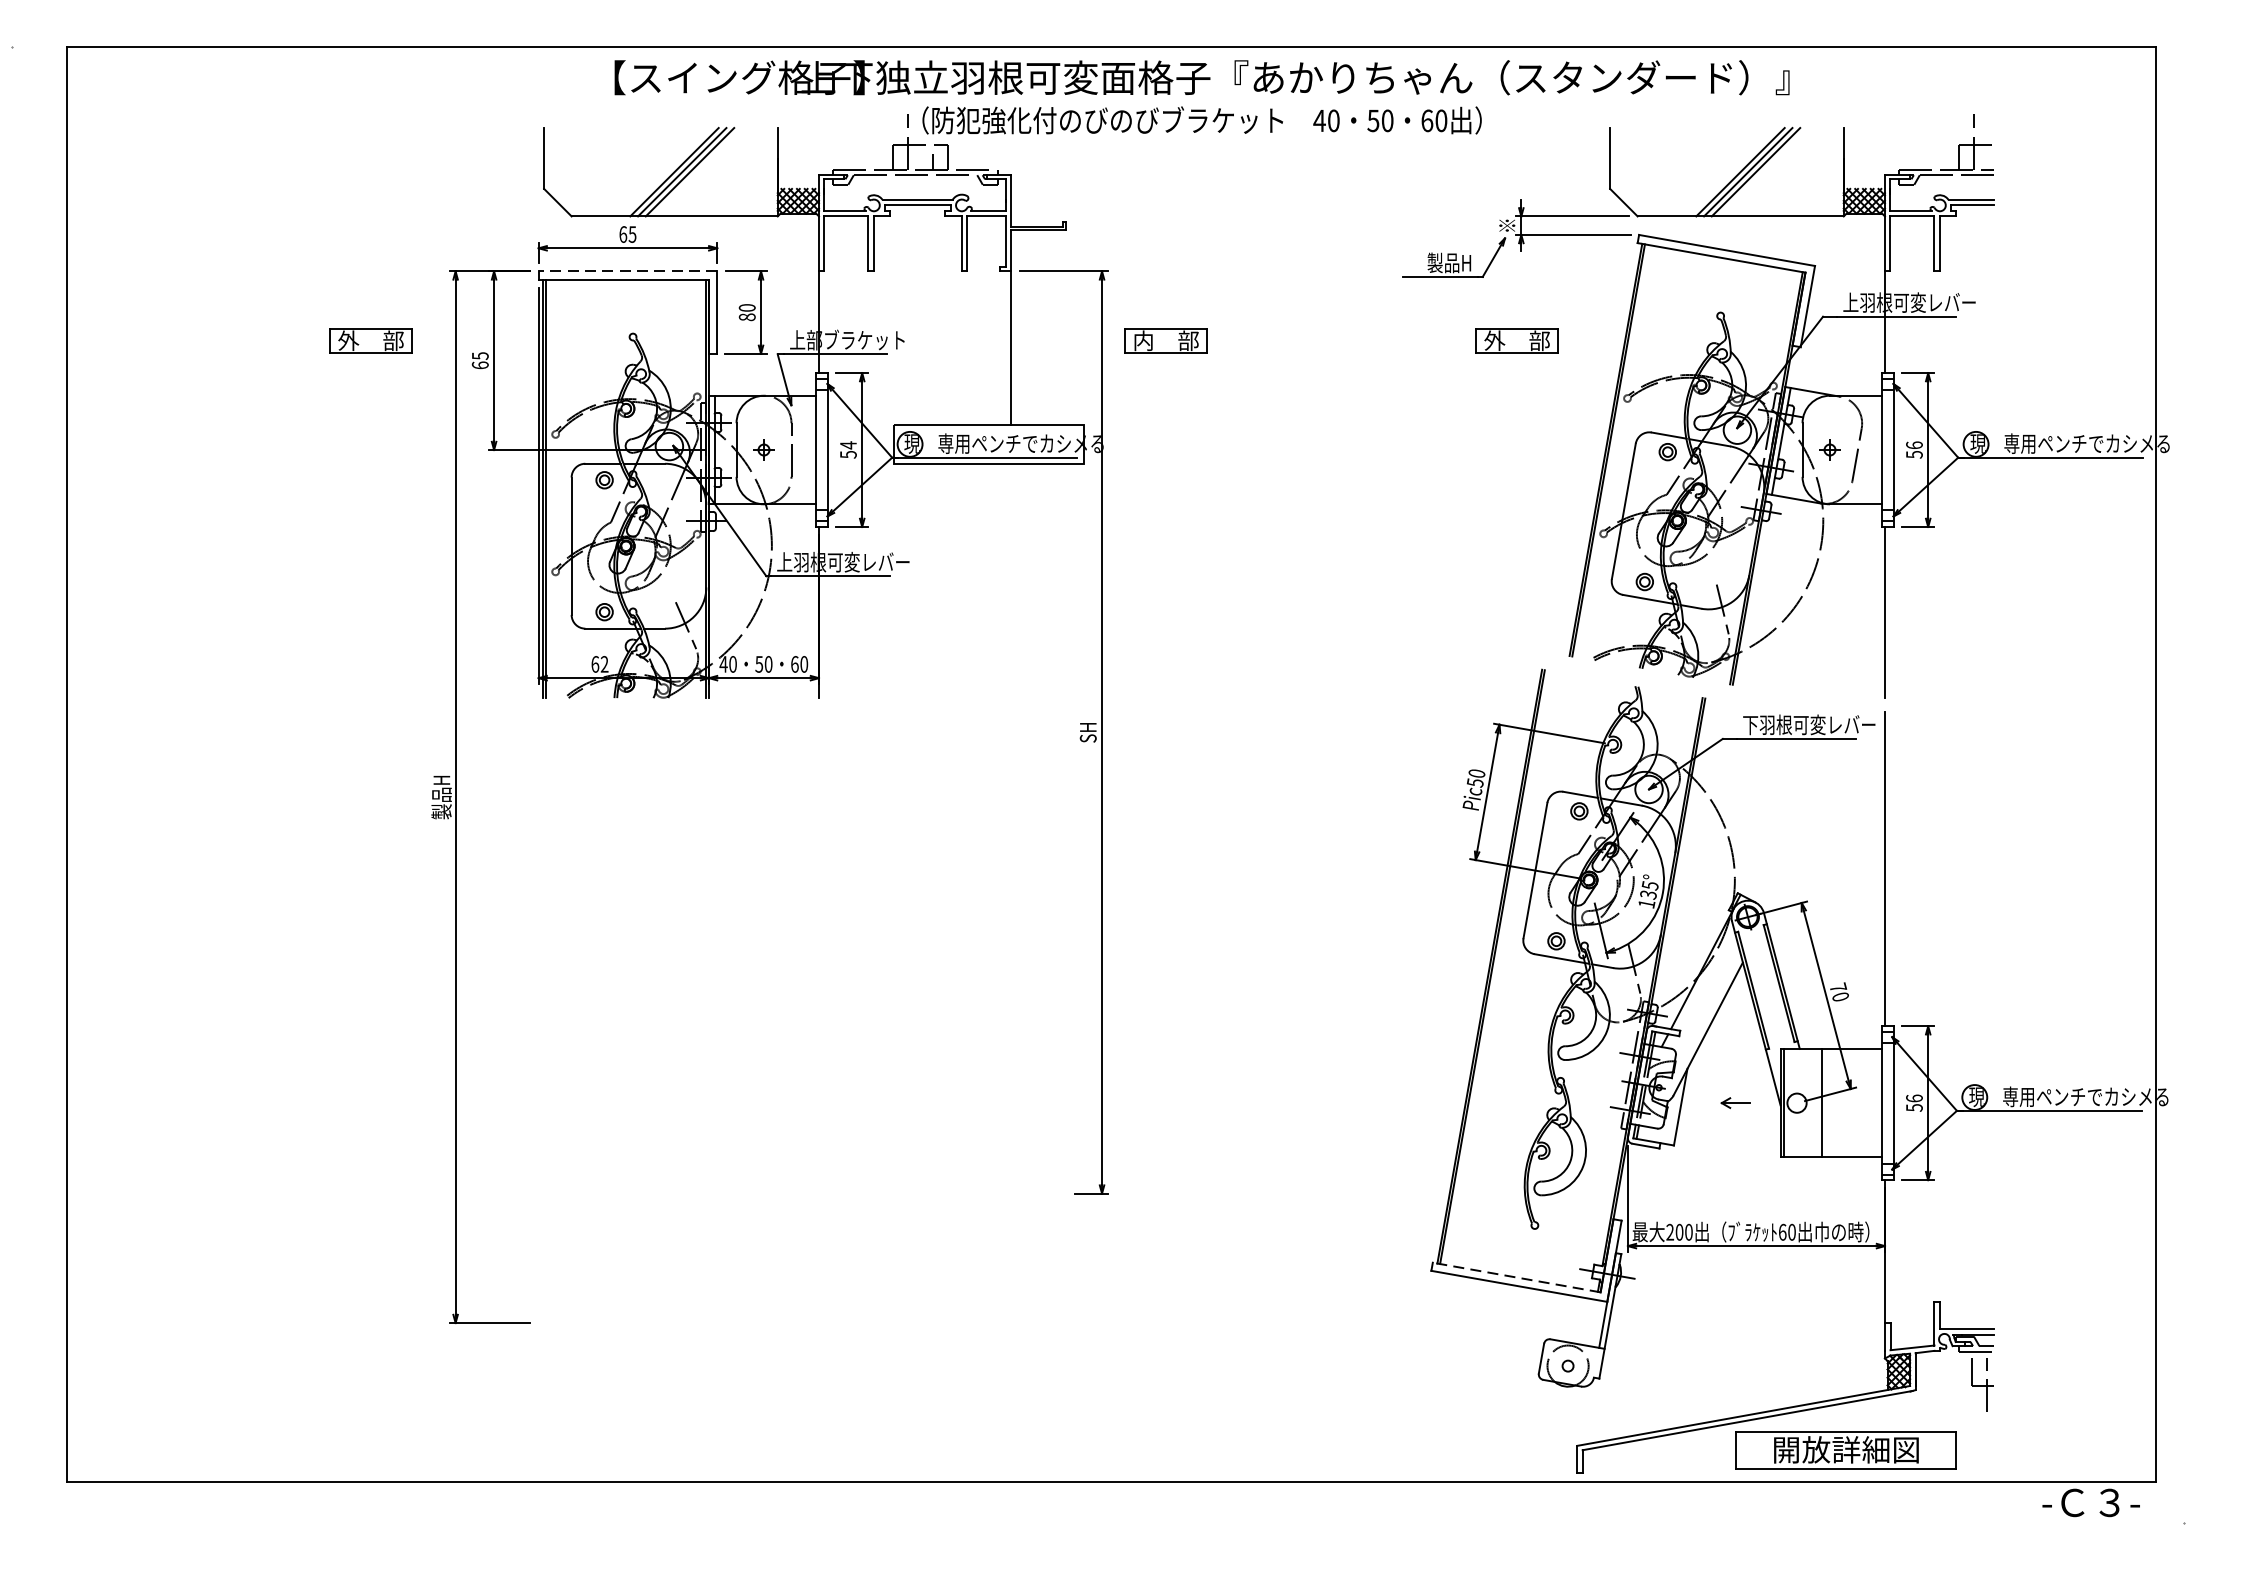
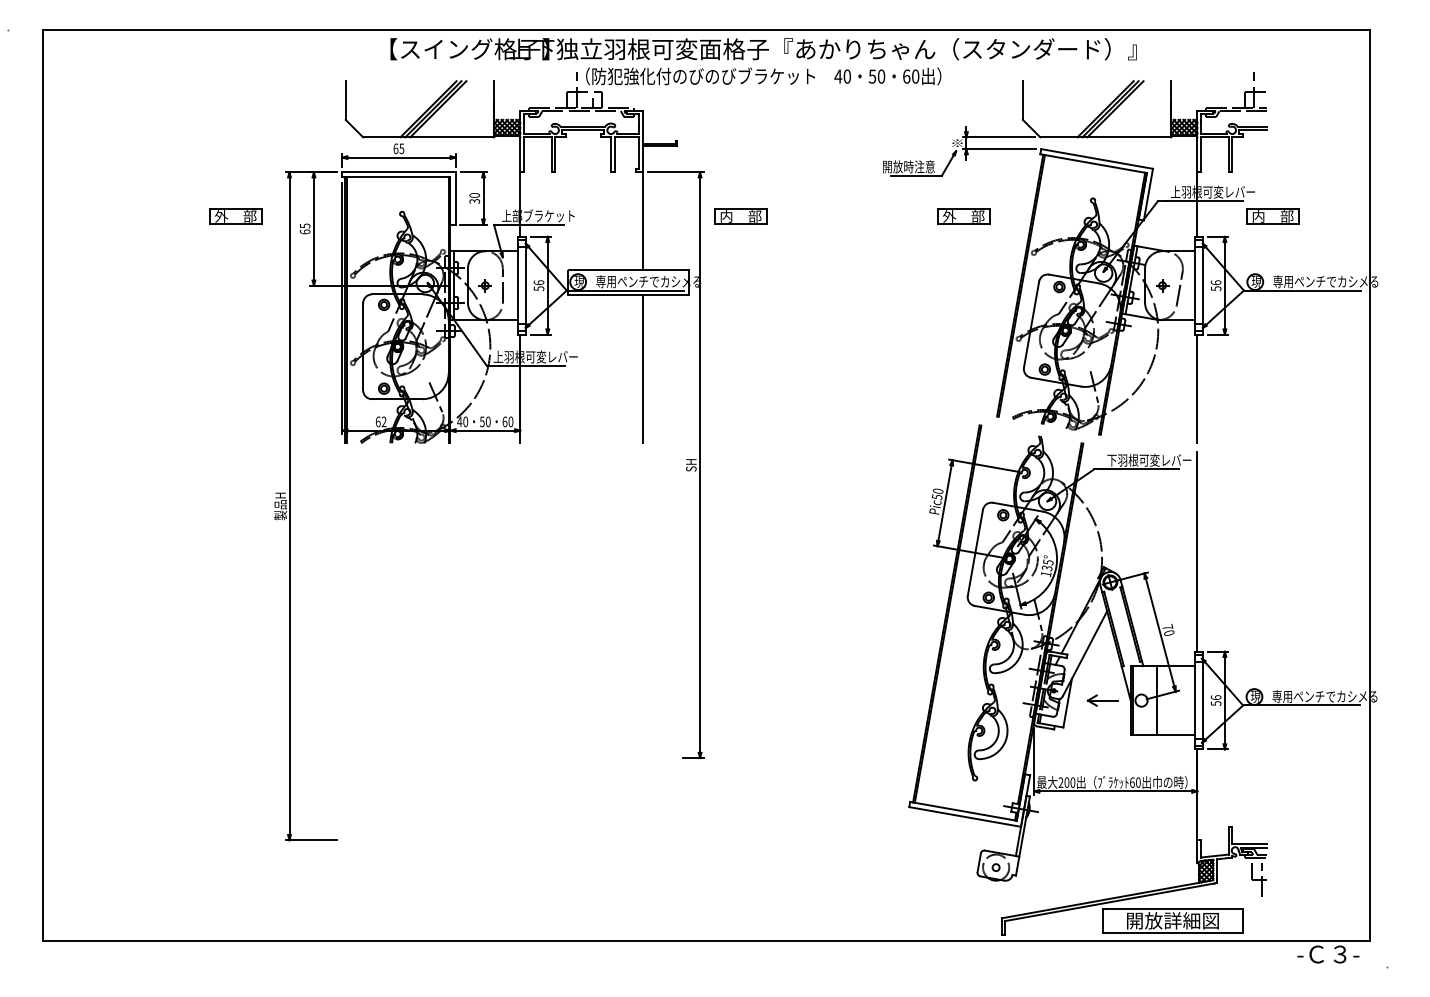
text: (1430, 262) -> (908, 166), 製品H -> 開放時注意
line: (627, 271) -> (398, 172), dashed -> solid
text: (746, 317) -> (474, 201), 80 -> 30
part: (2003, 341) -> (1272, 216), added
text: (847, 444) -> (538, 282), 54 -> 56
line: (1011, 580) -> (642, 368), added
part: (1735, 1103) -> (1102, 700), size x1.67
line: (1516, 1277) -> (963, 811), dashed -> solid

